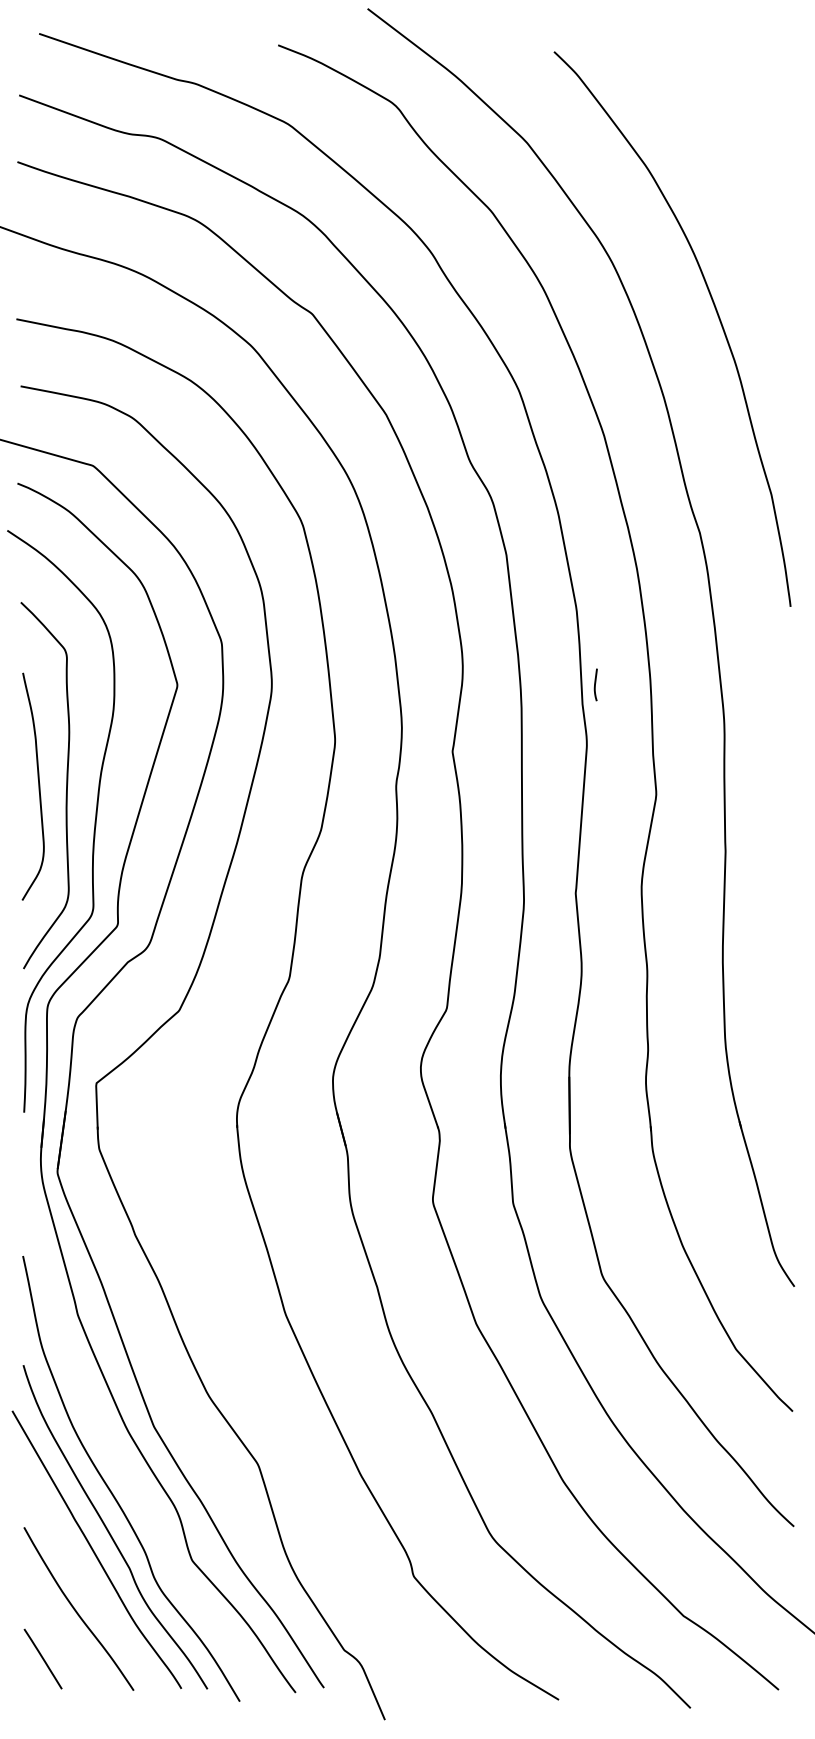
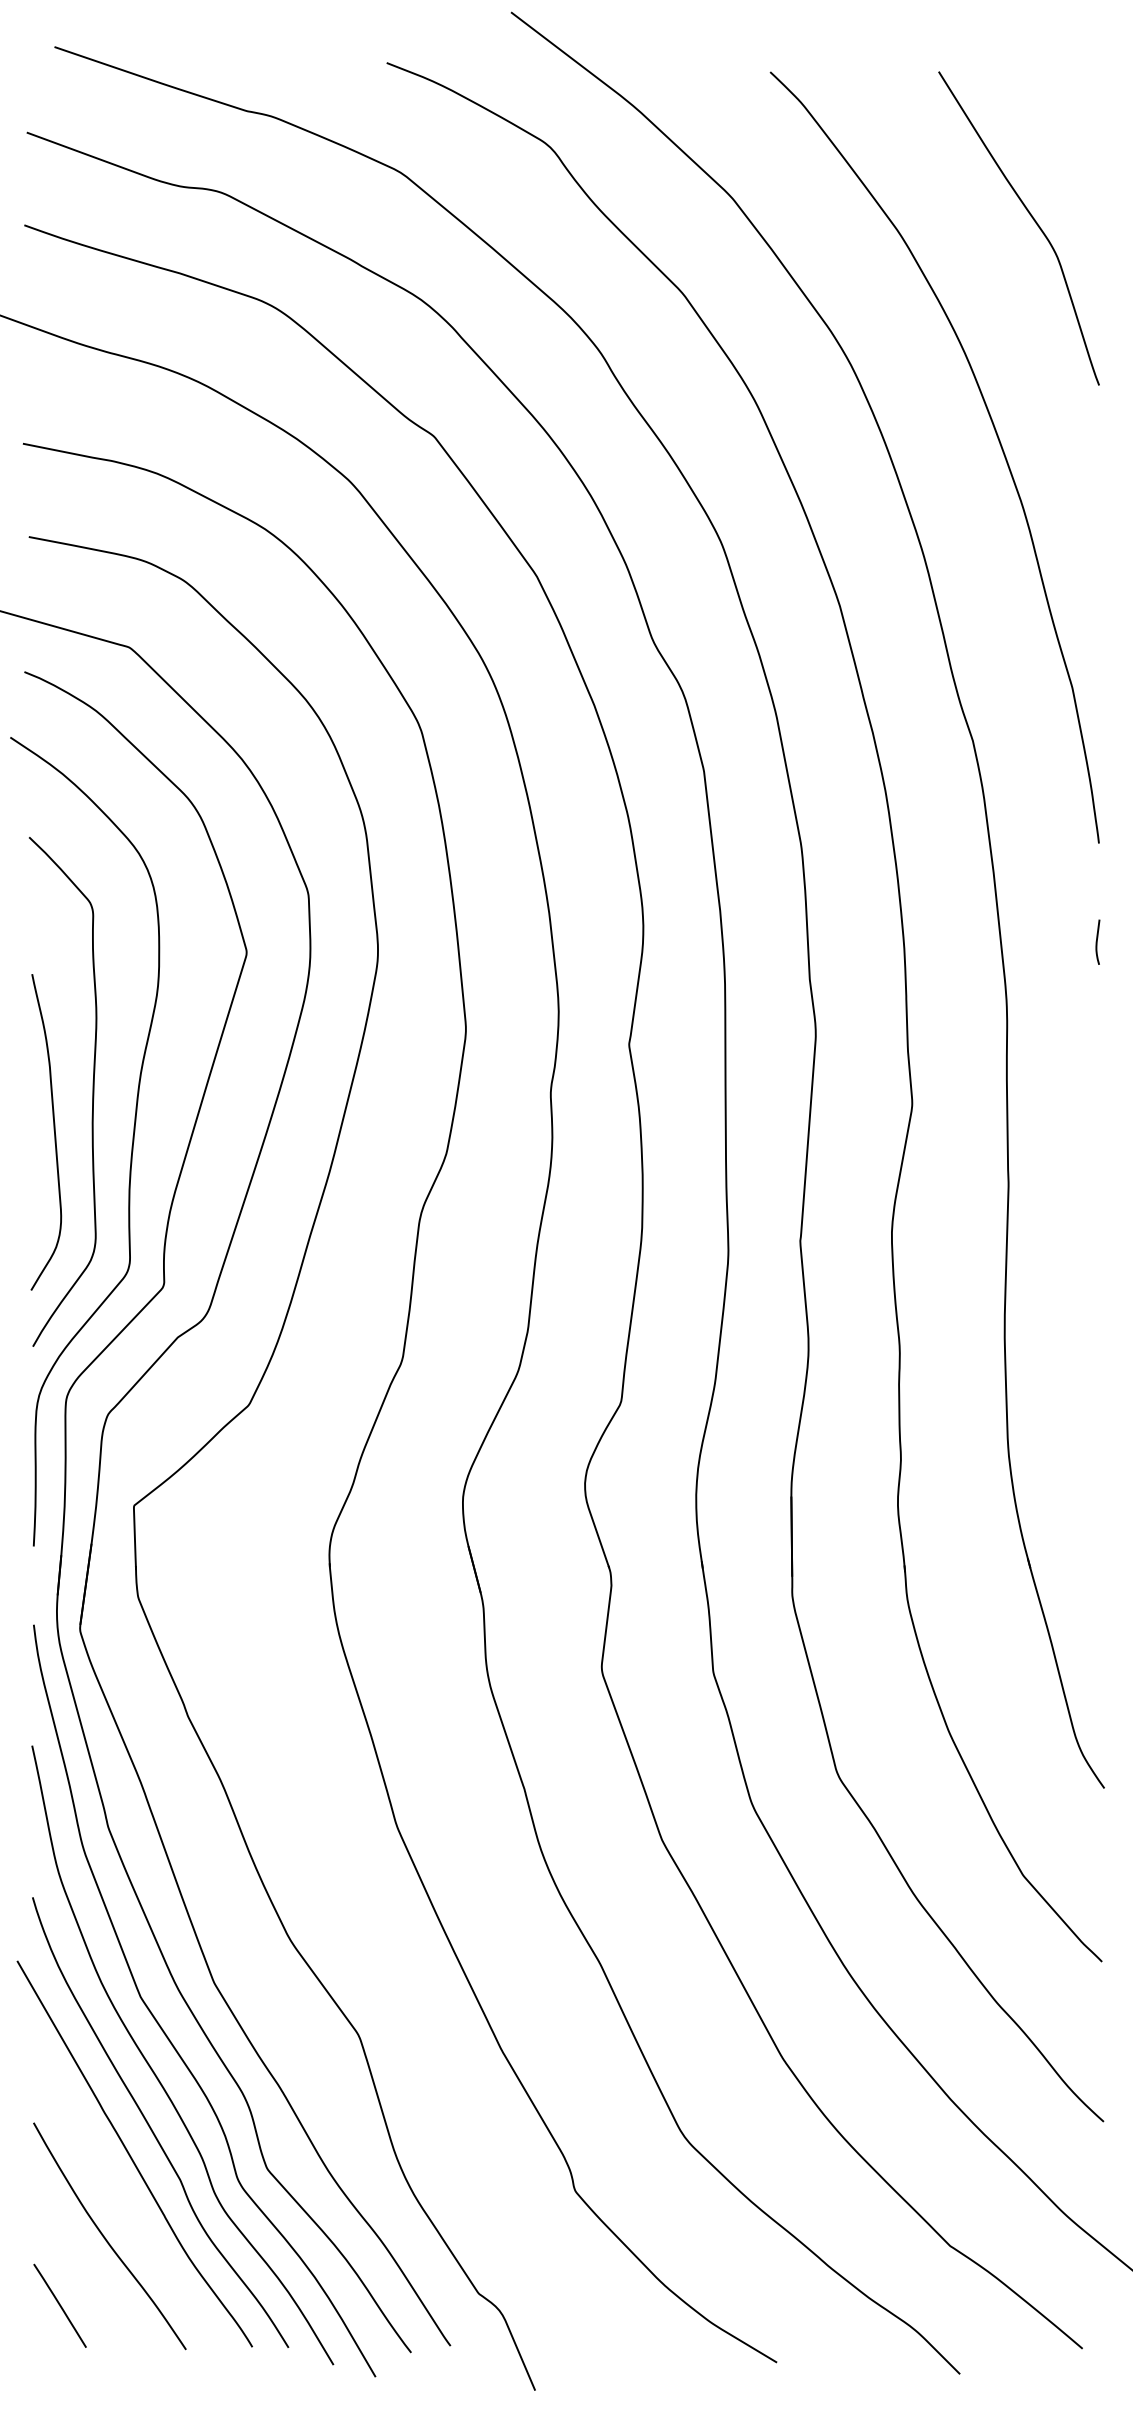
curve: (741, 156) -> (1030, 217), added
curve: (595, 684) -> (1097, 941), moved
curve: (38, 786) -> (53, 1132), moved
curve: (117, 1459) -> (163, 2028), added

